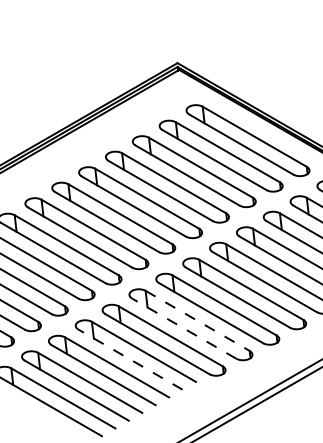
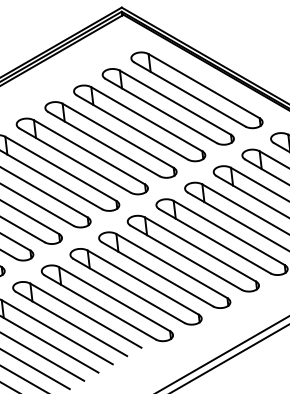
line: (198, 321) -> (144, 283), dashed -> solid
line: (183, 328) -> (128, 290), dashed -> solid
line: (130, 359) -> (71, 323), dashed -> solid

